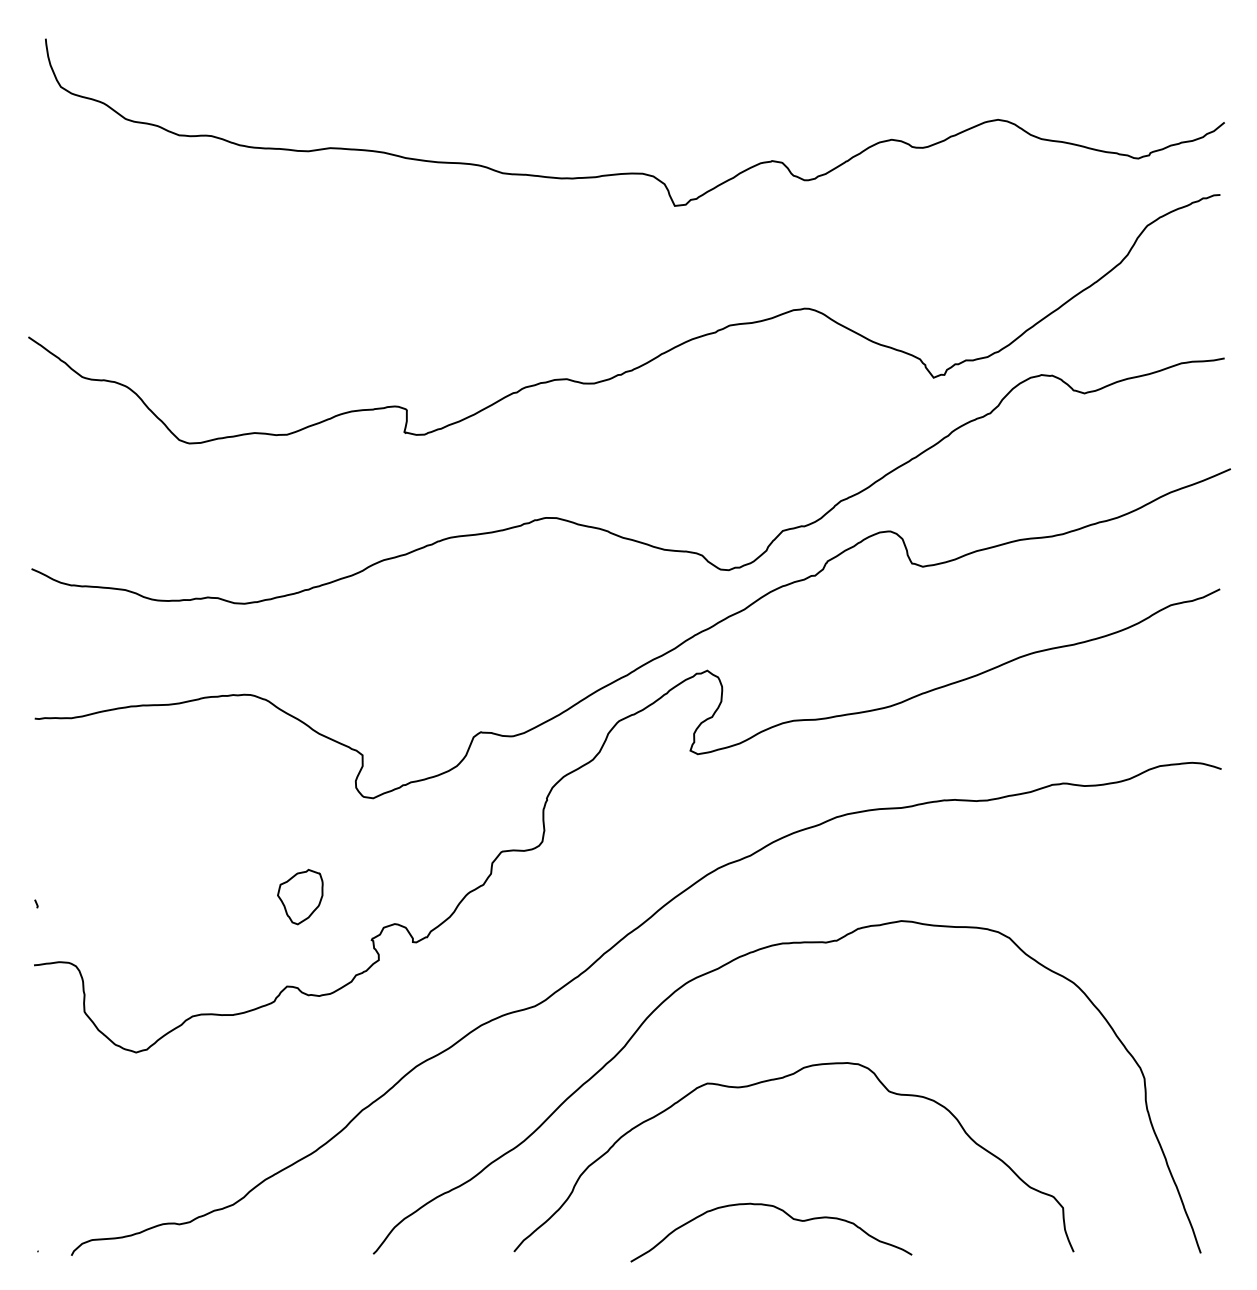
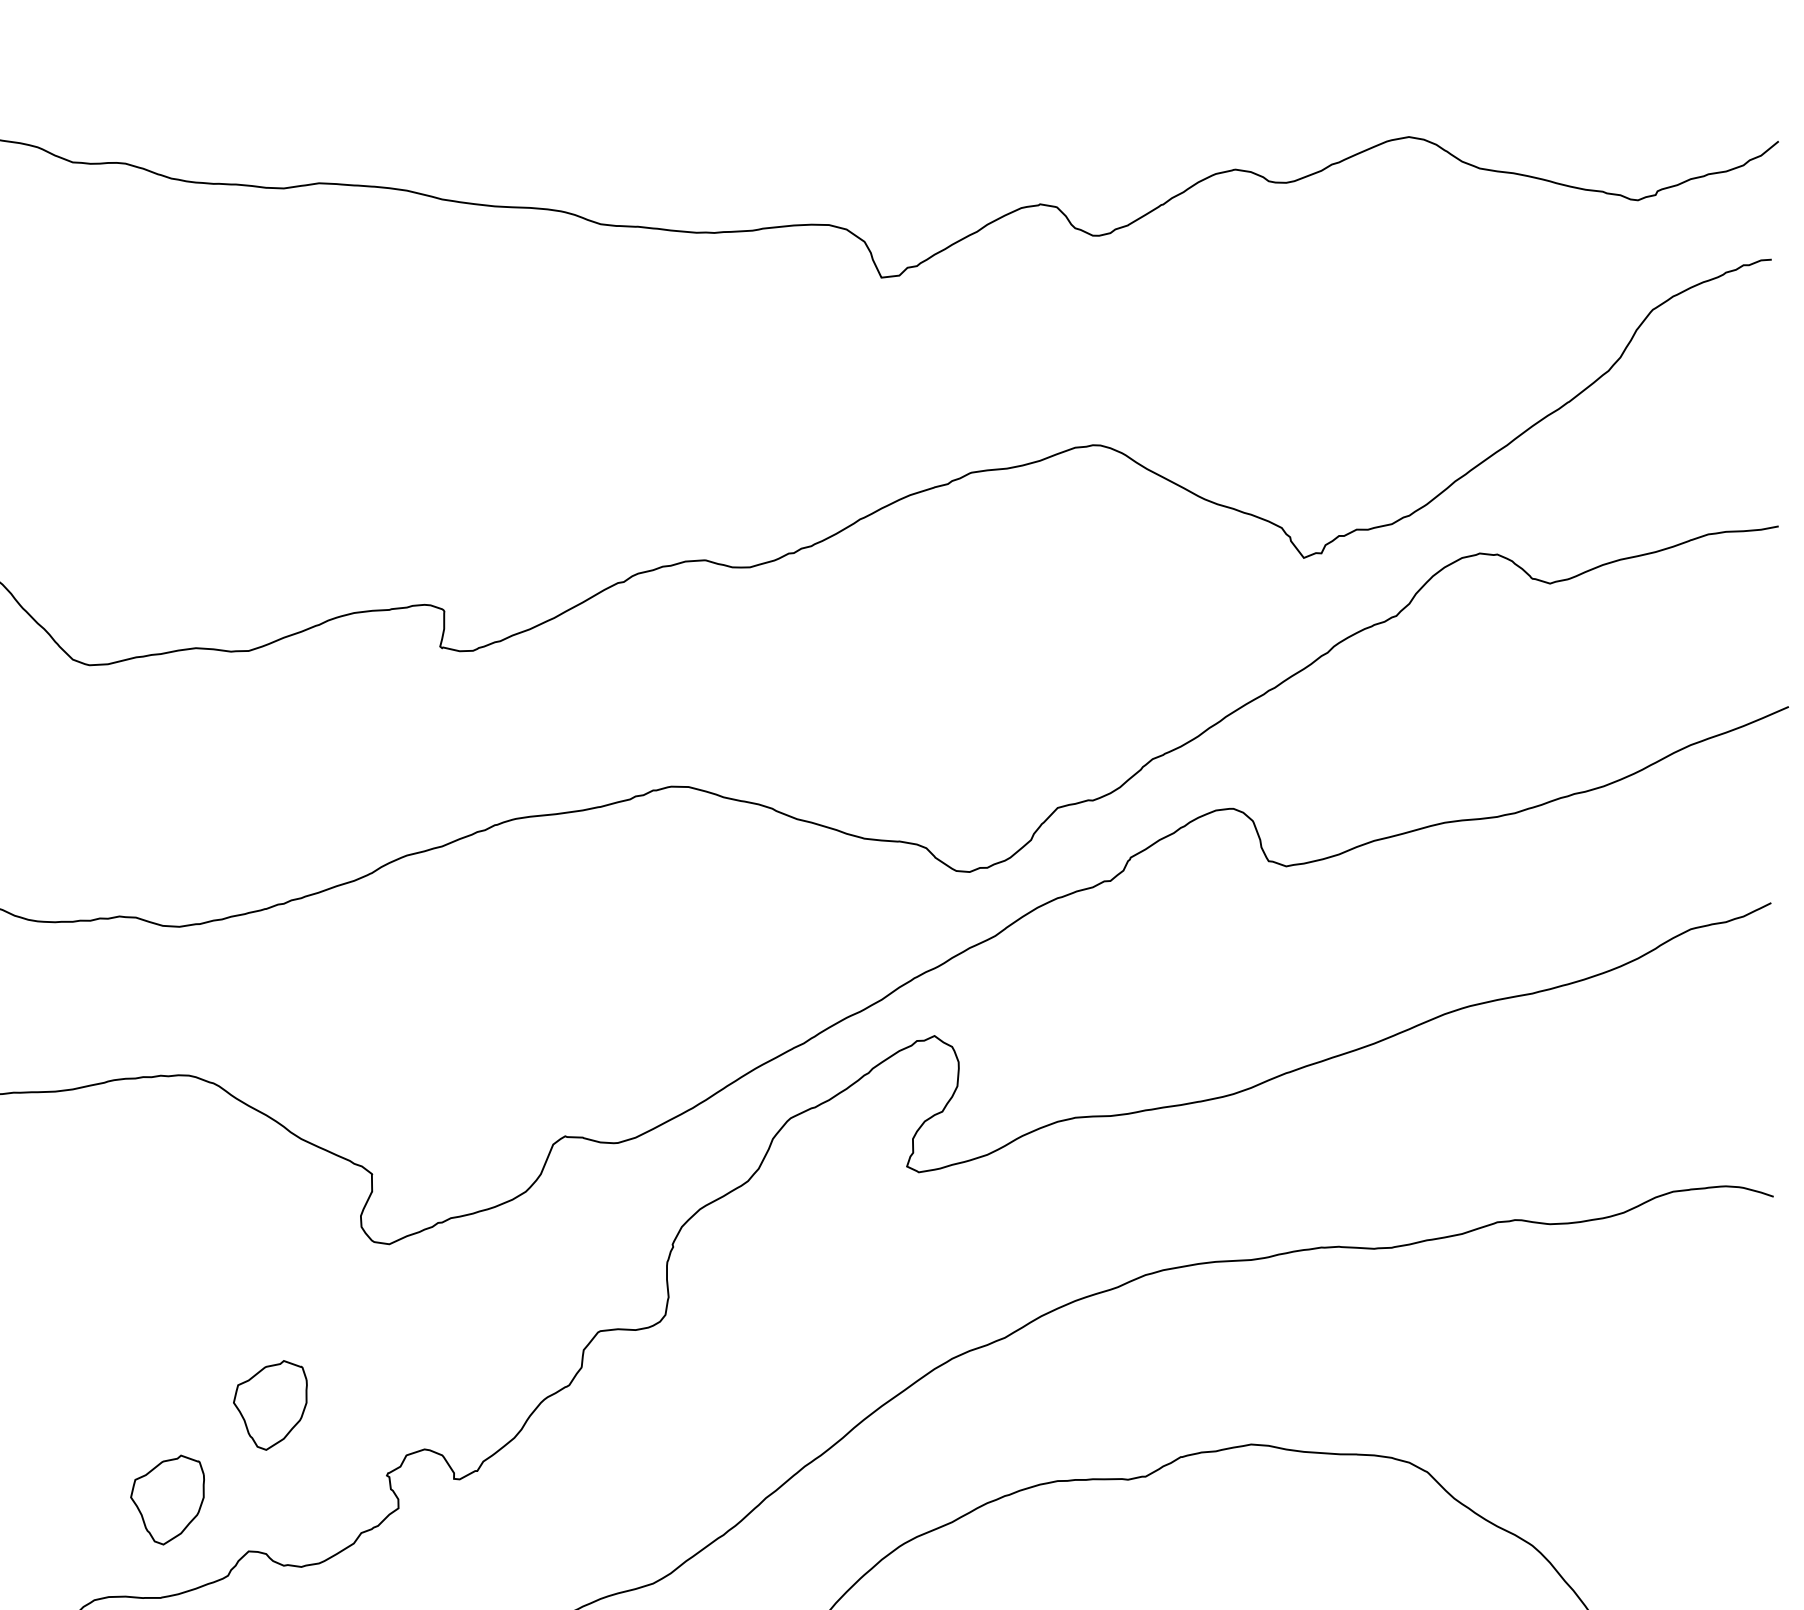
part: (237, 954) -> (167, 1499), added

